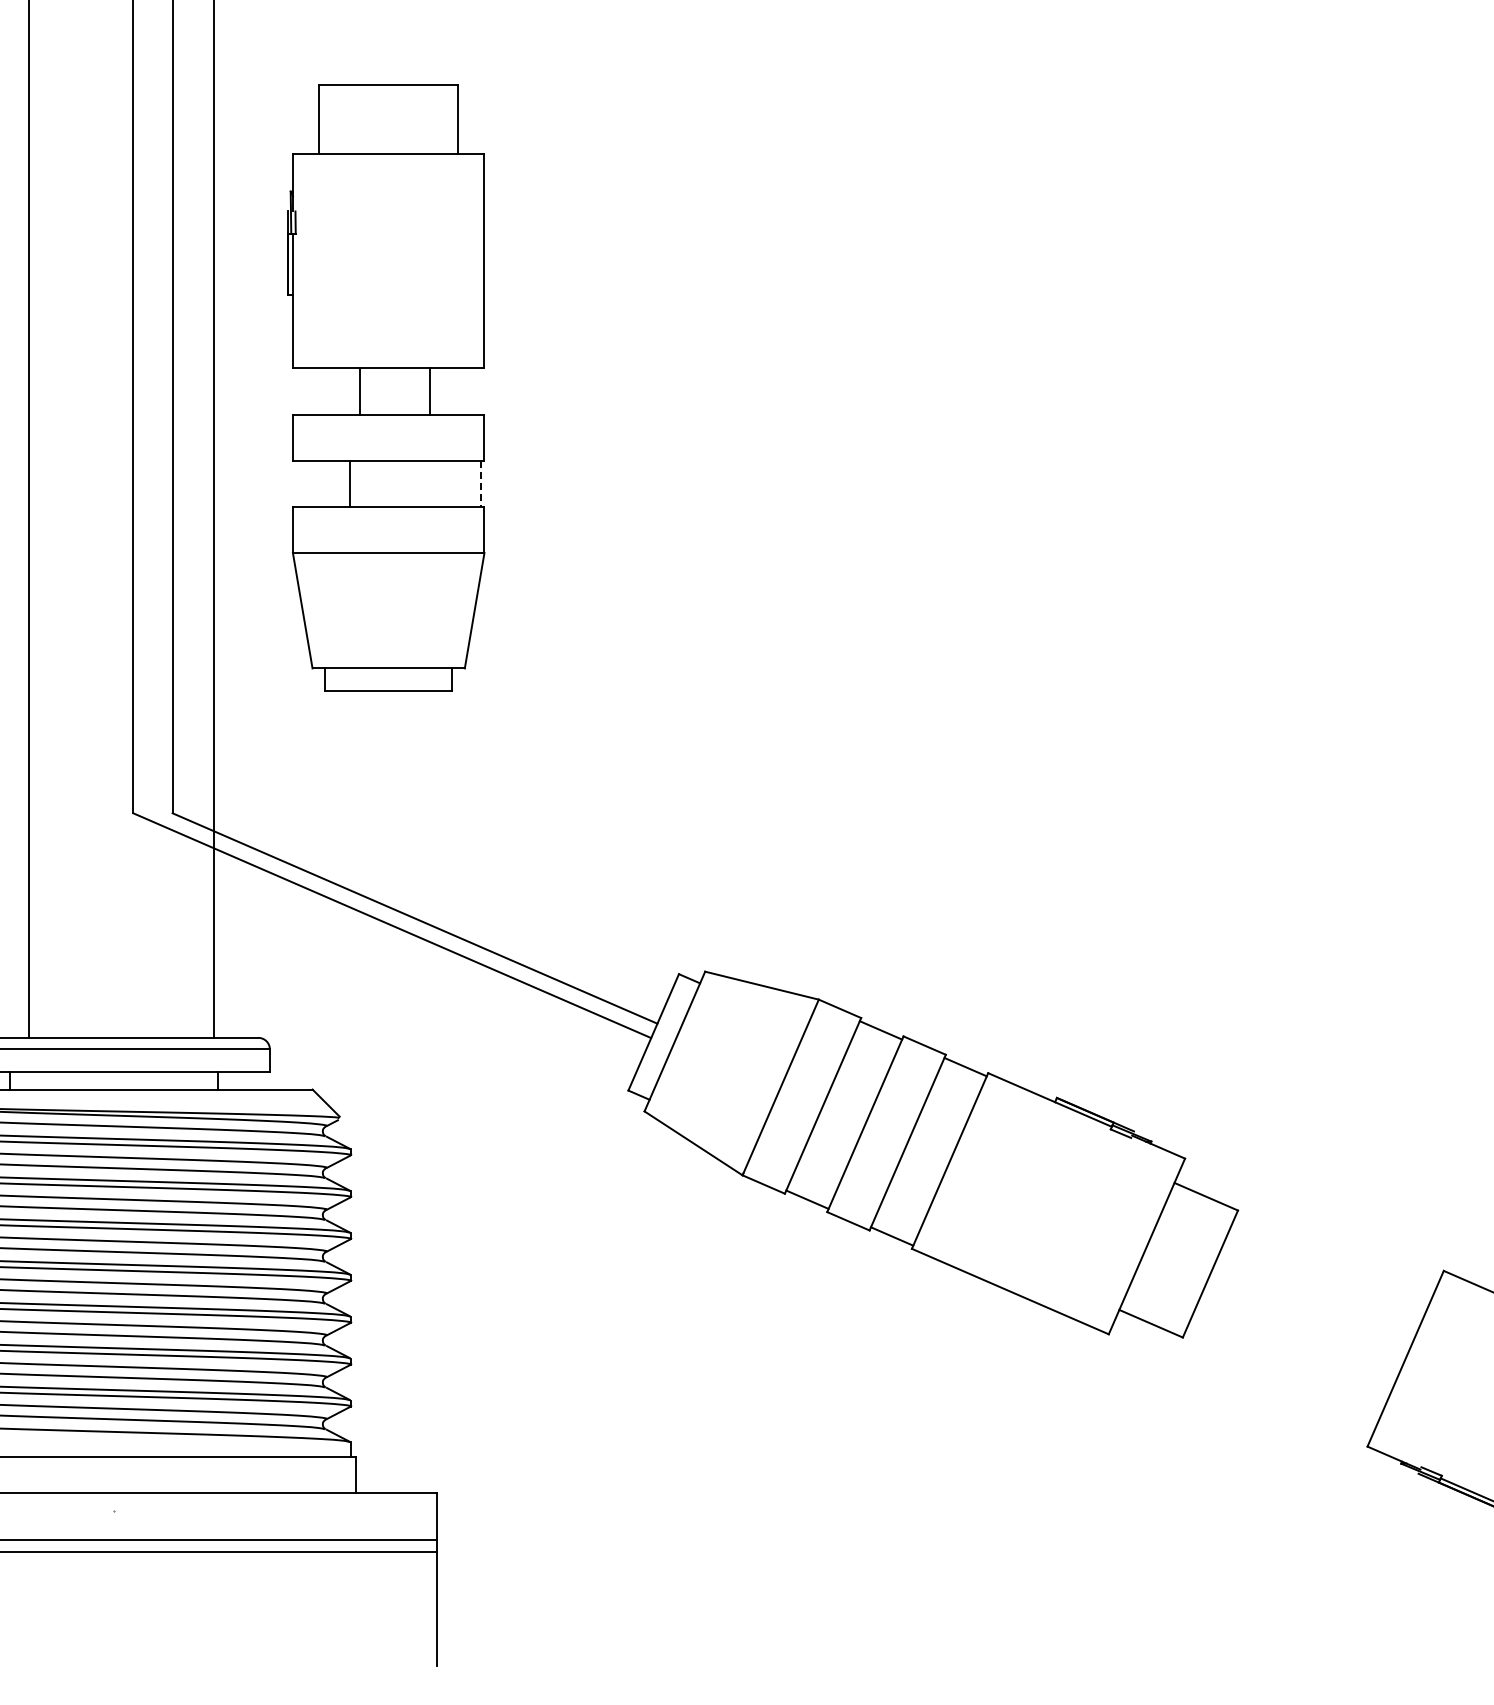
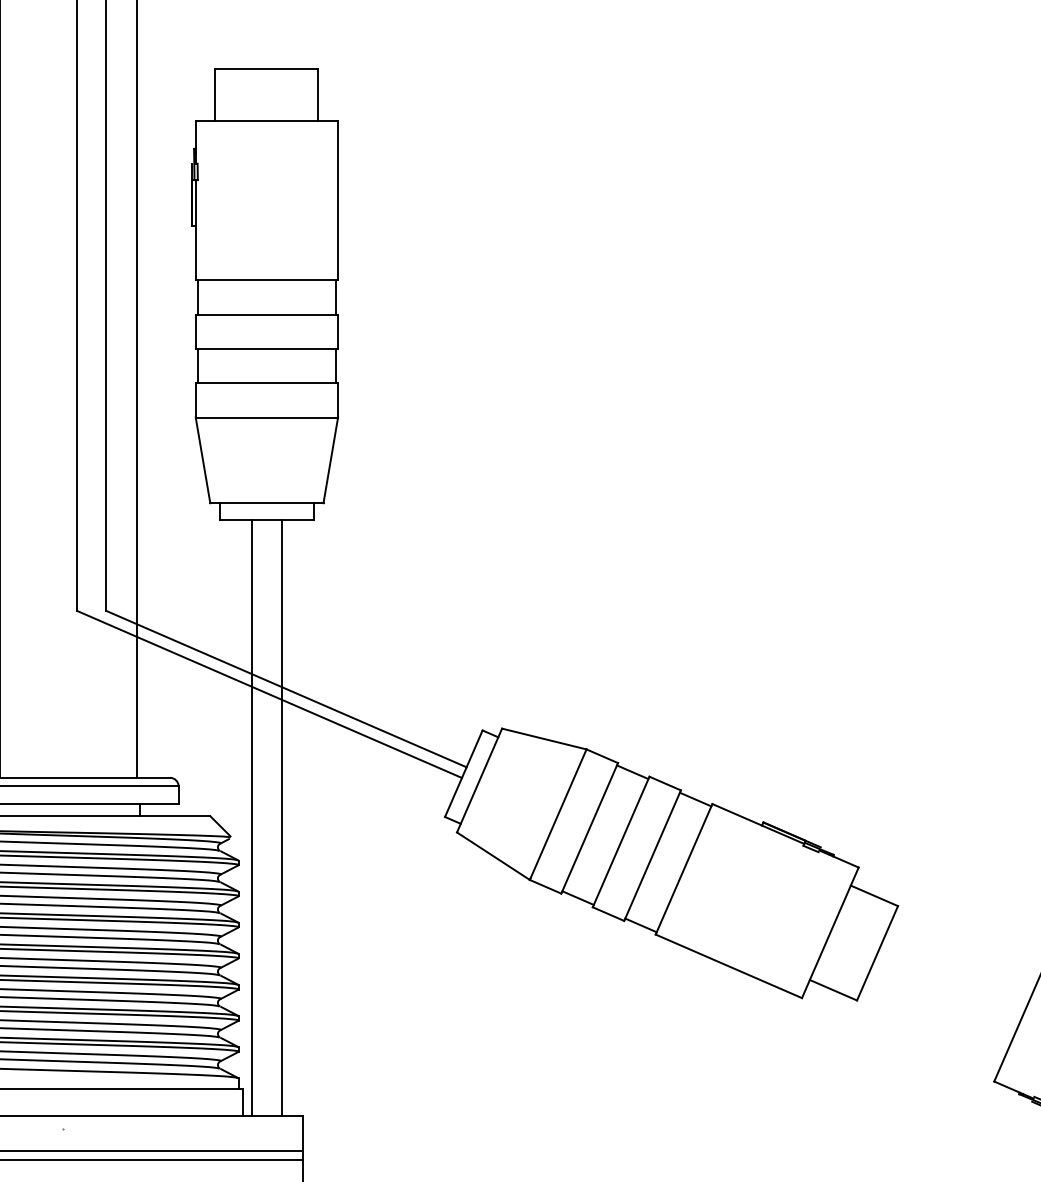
line: (360, 391) -> (198, 297), moved
line: (430, 391) -> (335, 297), moved
line: (350, 483) -> (198, 365), moved
line: (481, 484) -> (335, 366), dashed -> solid
line: (369, 1092) -> (252, 818), added
line: (408, 1092) -> (281, 818), added

